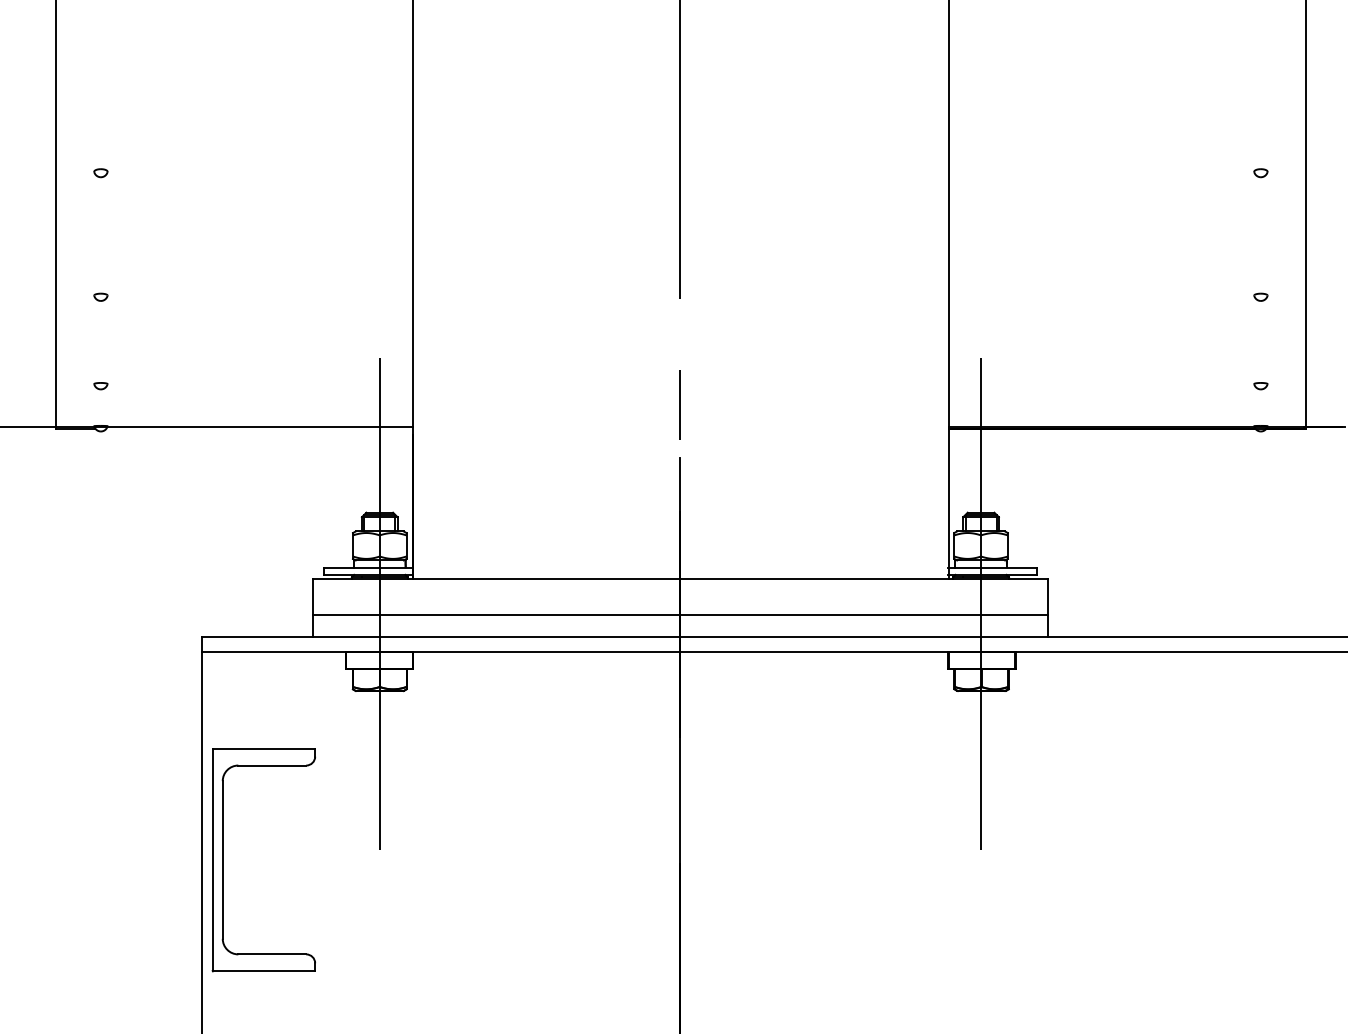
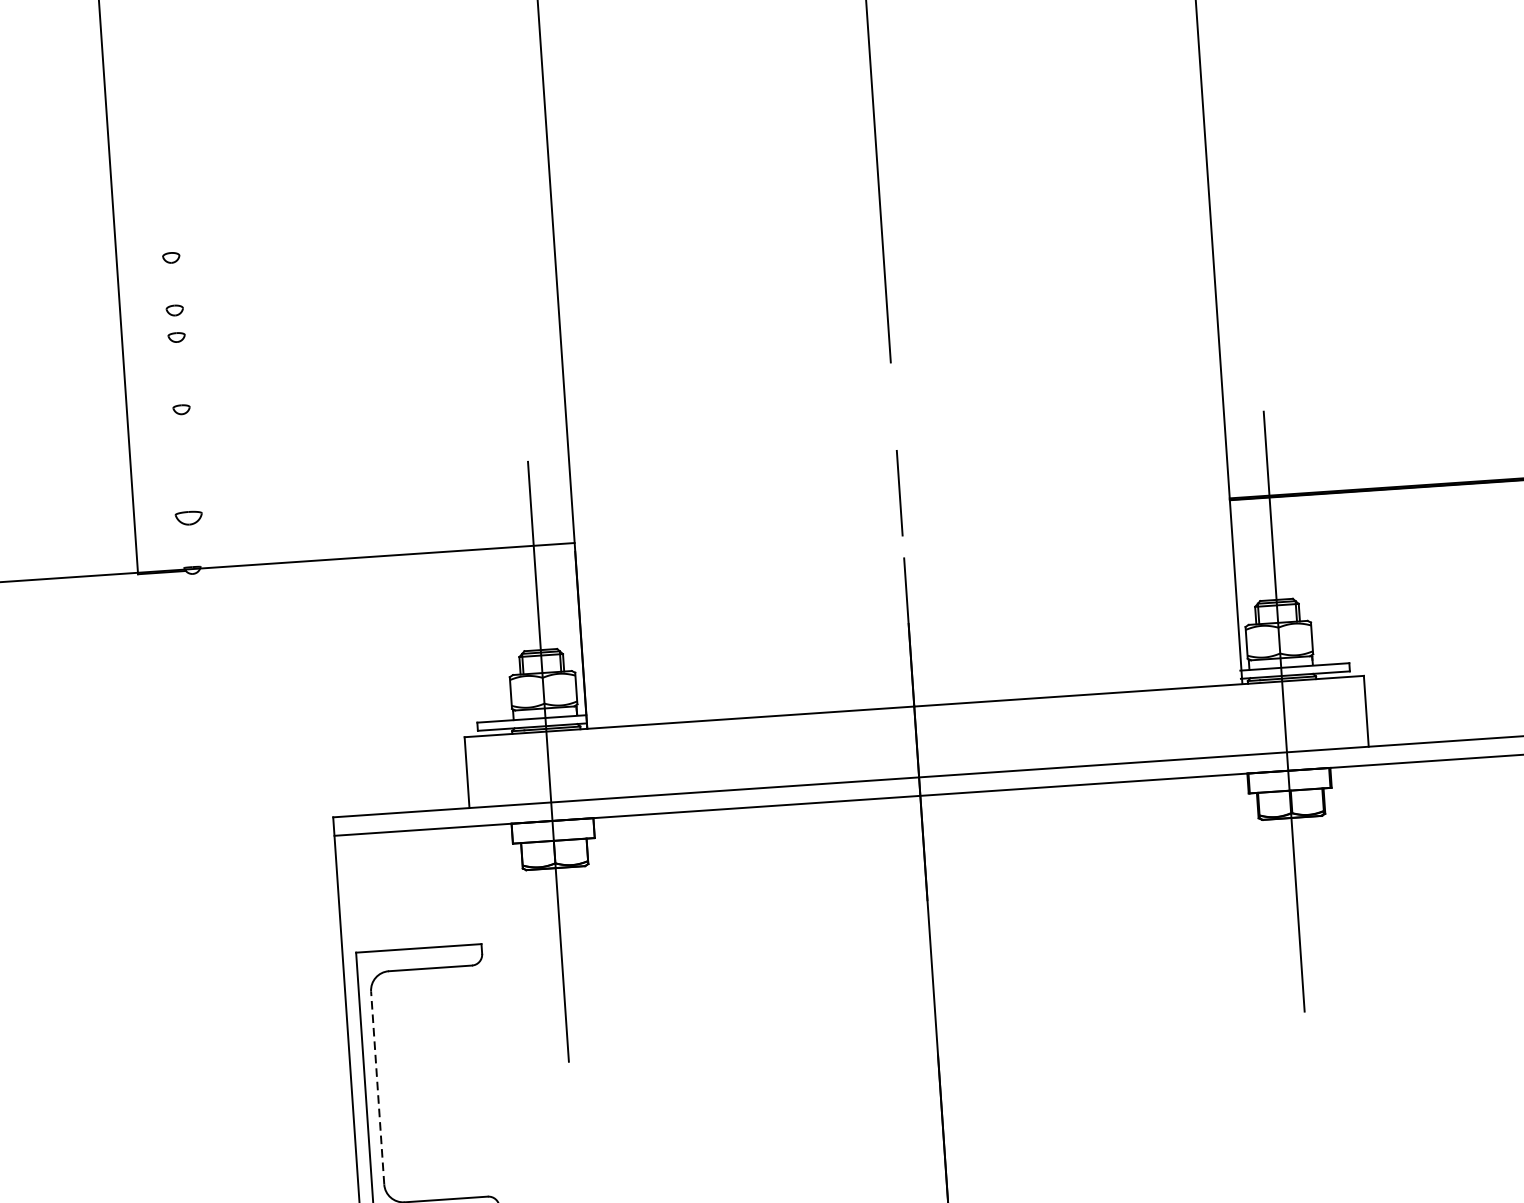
part: (100, 216) -> (174, 310), added
part: (100, 237) -> (176, 336), added
part: (100, 386) -> (188, 518), size x1.6
line: (679, 615) -> (916, 750), removed
line: (222, 859) -> (377, 1087), solid -> dashed

